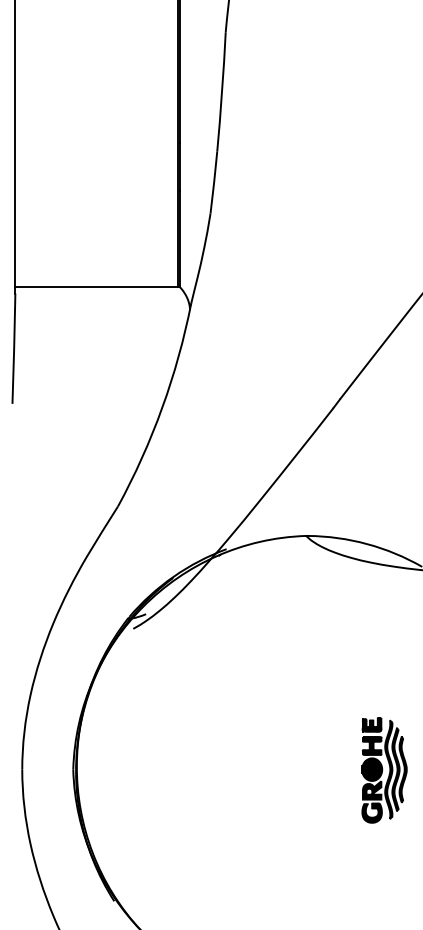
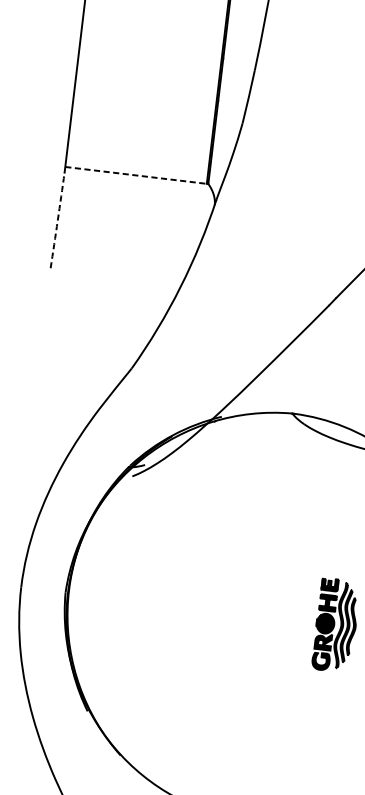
line: (97, 287) -> (136, 175), solid -> dashed
arc: (14, 348) -> (58, 220), solid -> dashed

